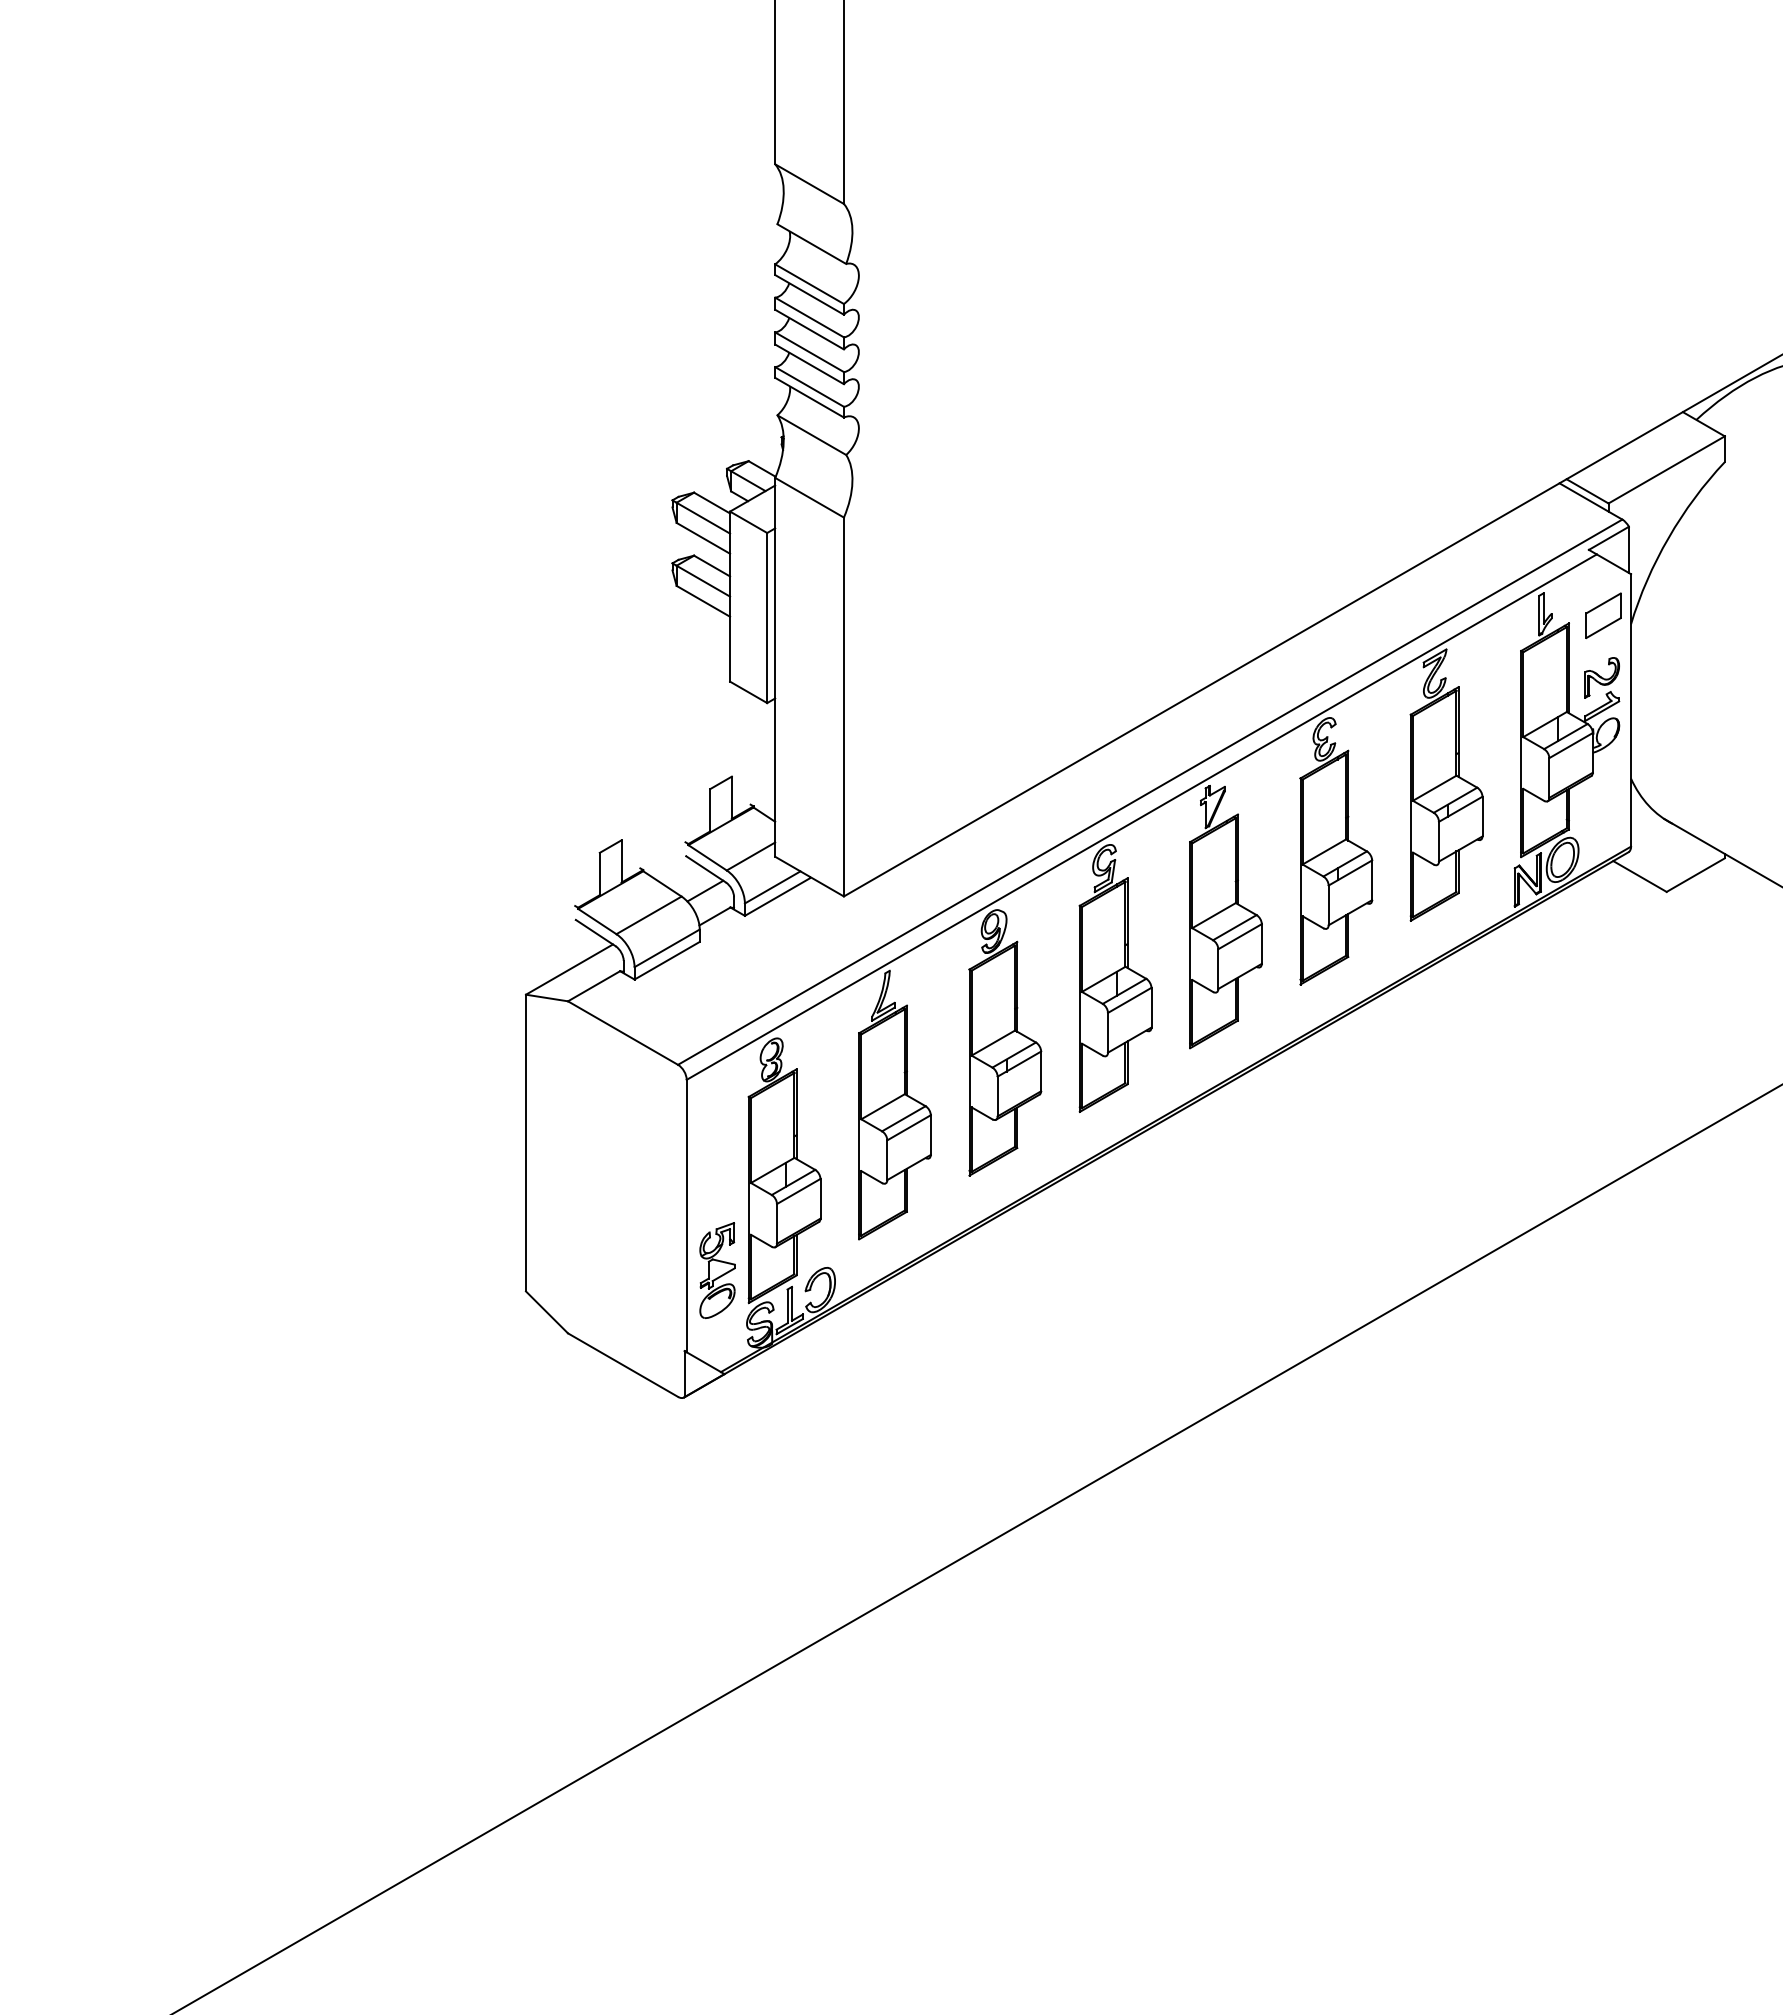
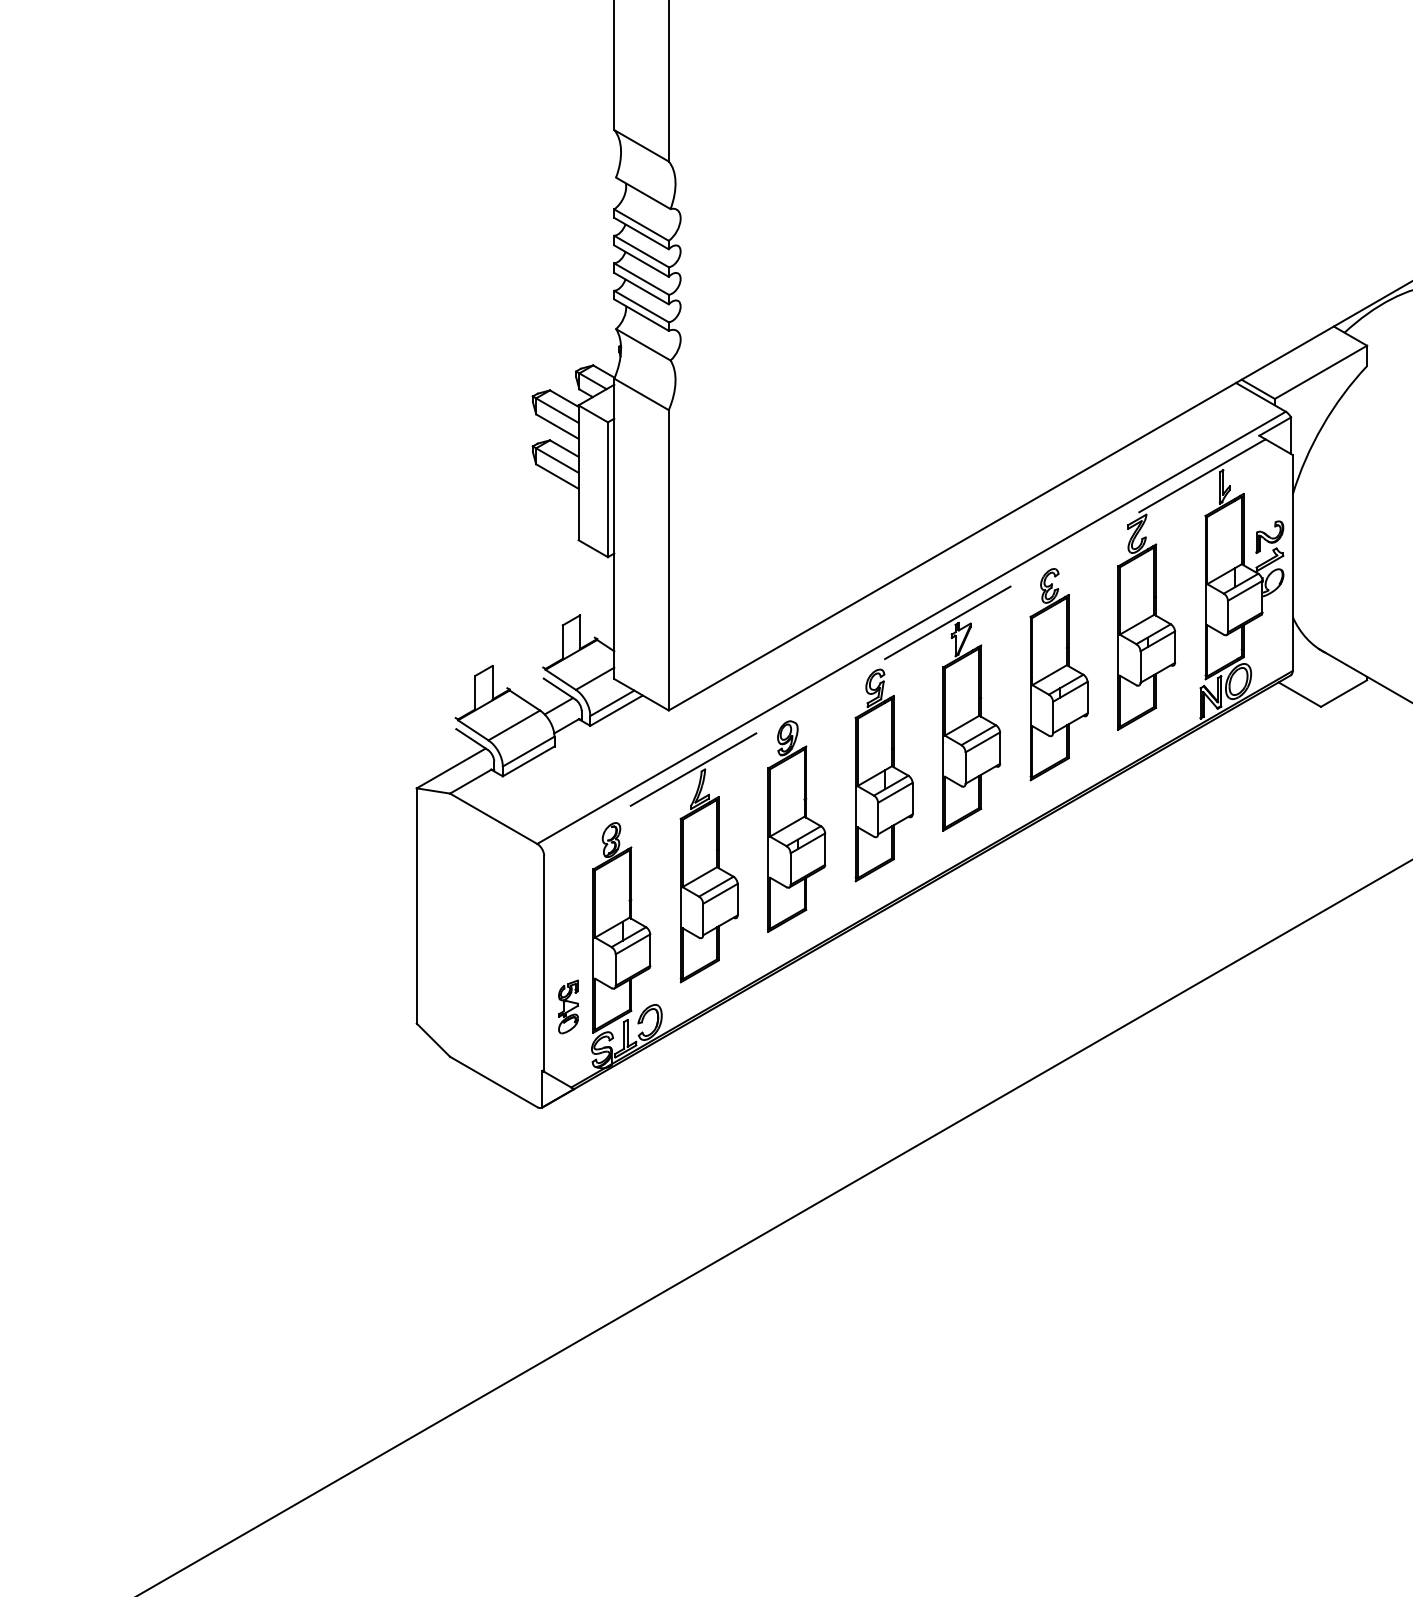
part: (1603, 615) -> (1270, 487), removed
line: (1141, 817) -> (904, 647), solid -> dashed
part: (717, 1270) -> (568, 1006), size x0.7

